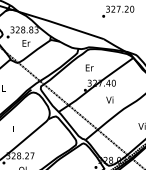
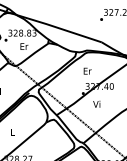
text: (109, 99) -> (96, 103), moved

